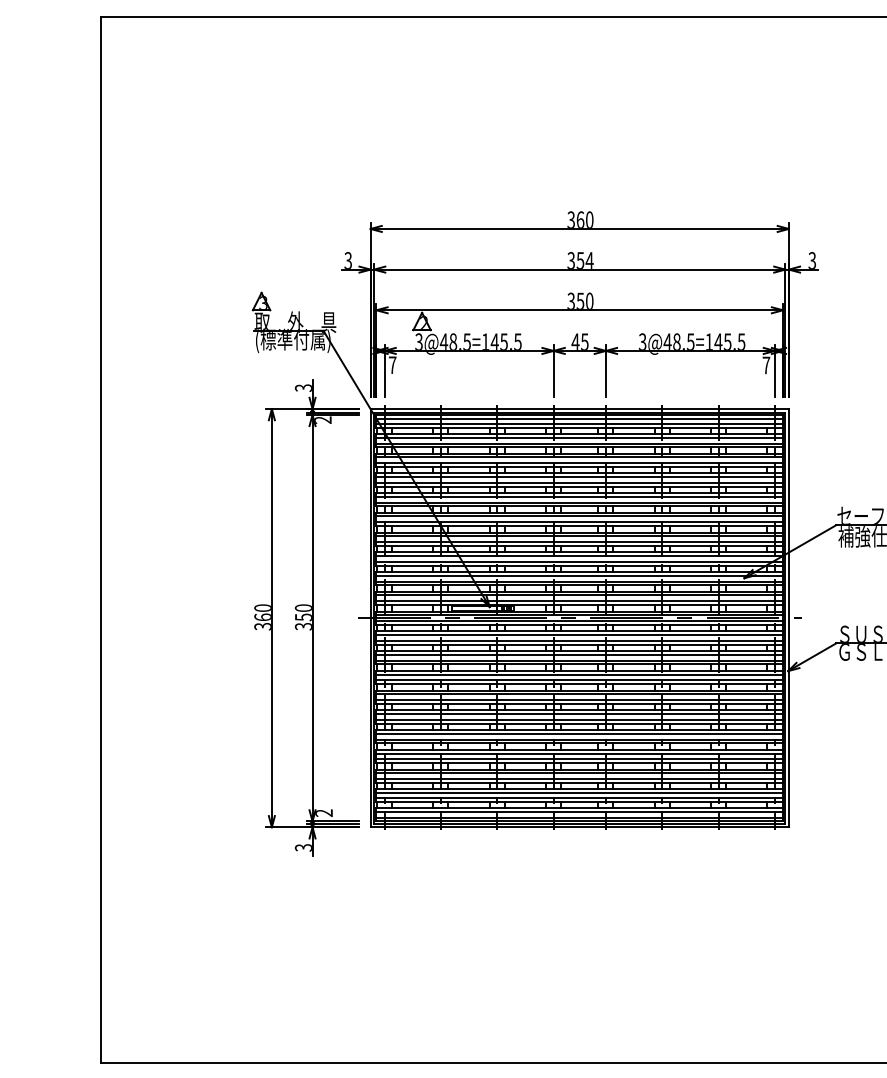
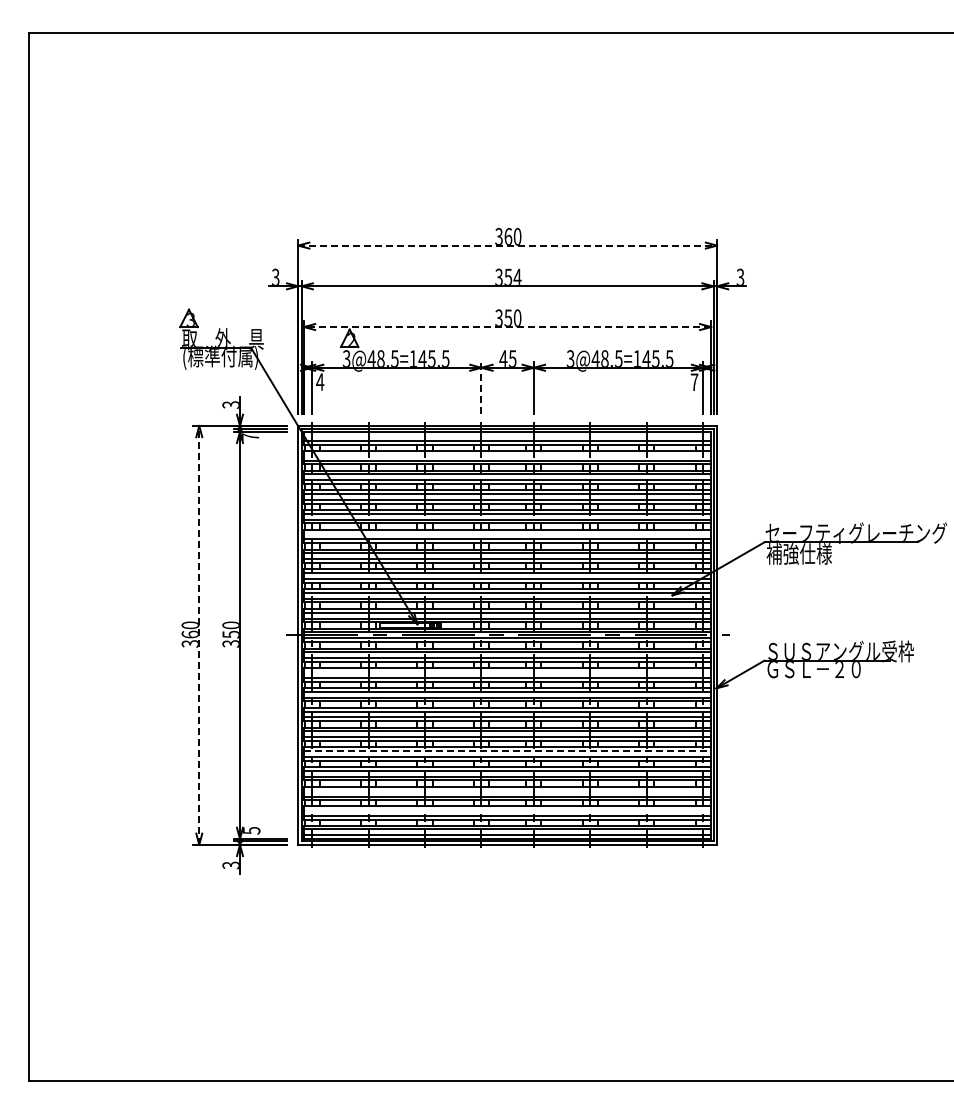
line: (580, 228) -> (508, 245), solid -> dashed
line: (579, 310) -> (507, 327), solid -> dashed
text: (392, 364) -> (320, 381), 7 -> 4
line: (553, 370) -> (481, 387), solid -> dashed
line: (579, 418) -> (507, 435), removed
text: (323, 419) -> (250, 436), 2 -> 7
line: (579, 437) -> (507, 454), removed
line: (579, 516) -> (507, 533), removed
line: (272, 617) -> (199, 634), solid -> dashed
line: (579, 655) -> (507, 672), removed
line: (579, 734) -> (507, 751), solid -> dashed
line: (579, 773) -> (507, 790), removed
line: (579, 792) -> (507, 810), removed
text: (324, 812) -> (251, 830), 2 -> 5

